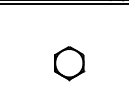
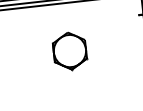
part: (69, 63) -> (70, 51), moved

